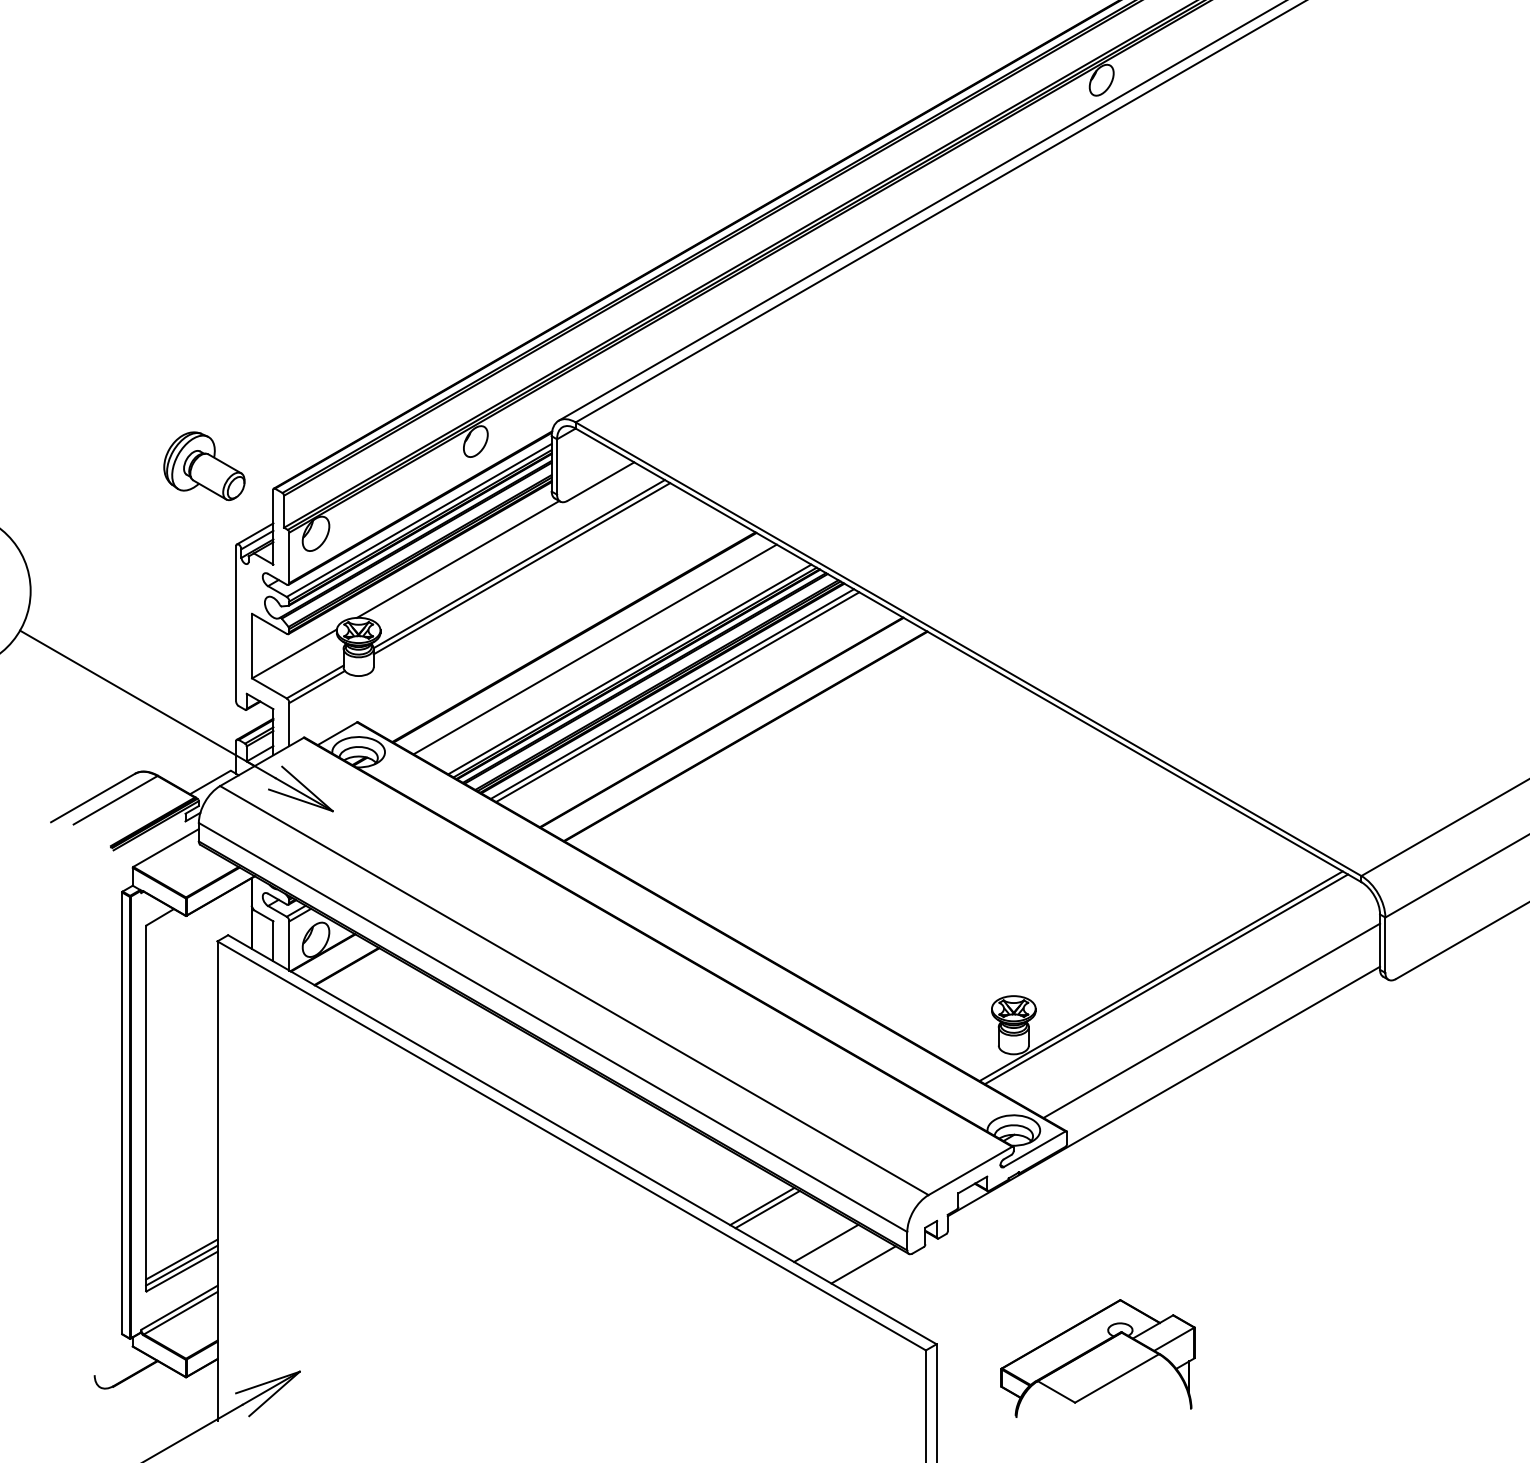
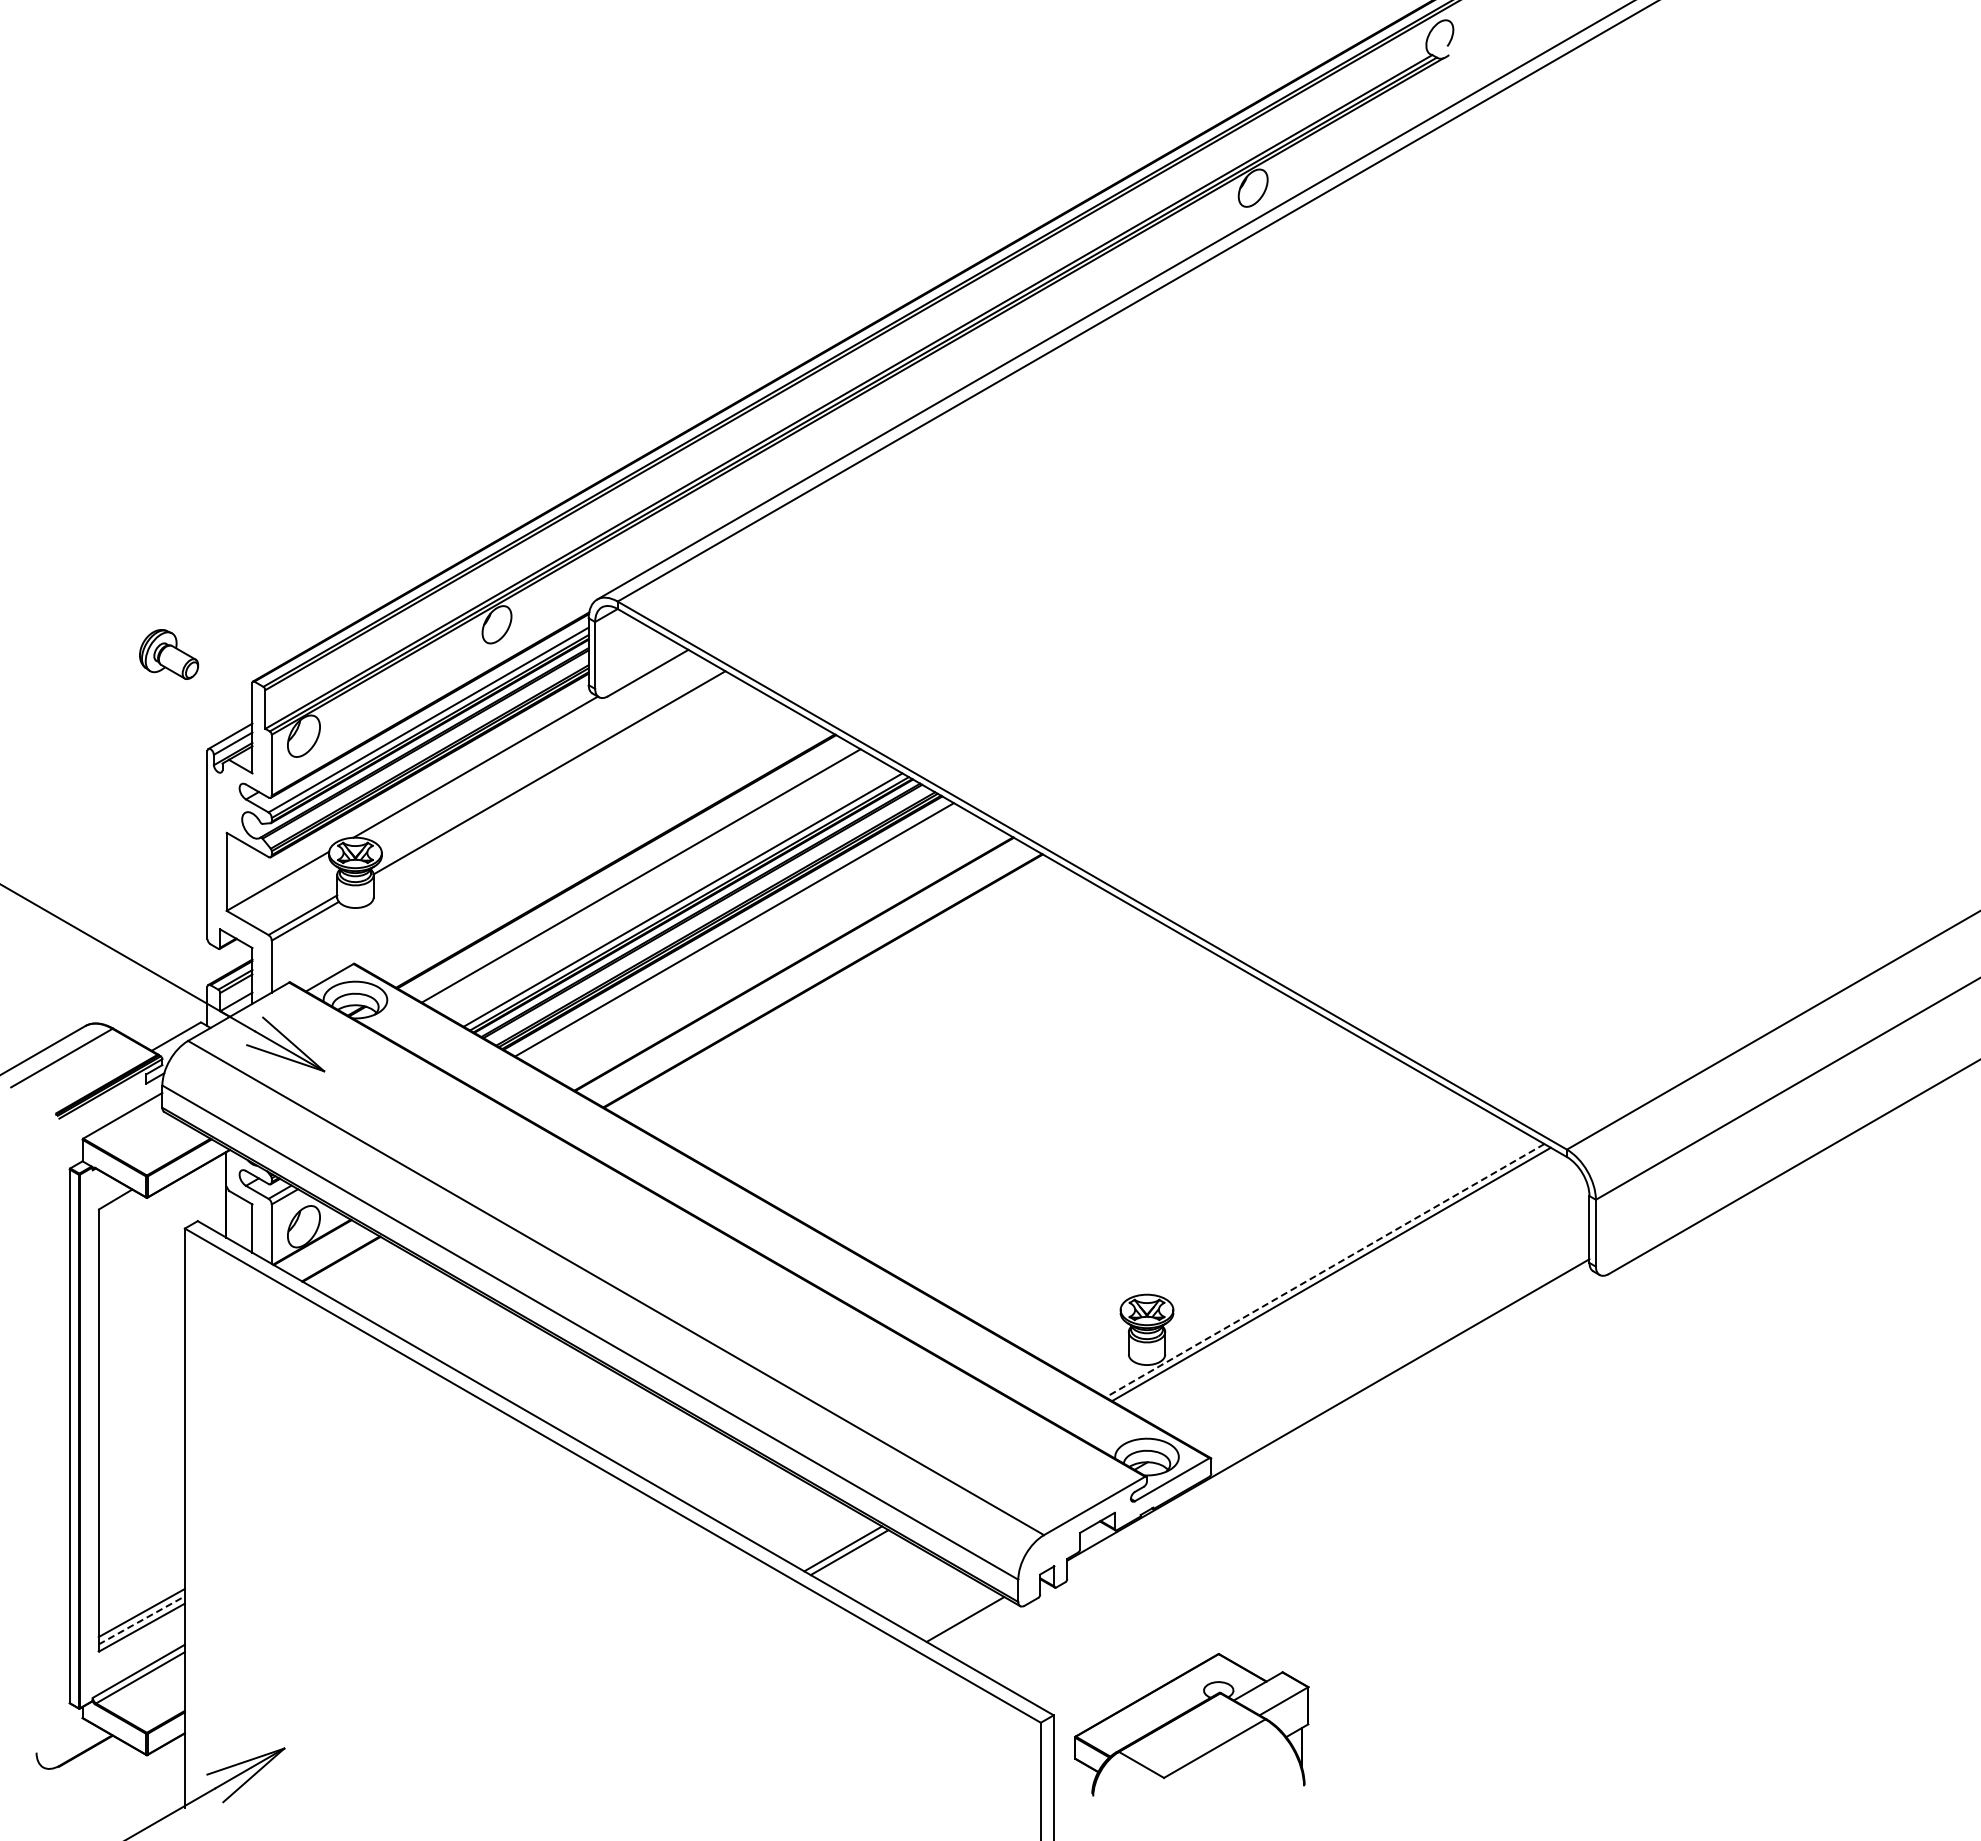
part: (203, 466) -> (168, 654), size x0.6
line: (521, 568) -> (552, 777), removed
line: (677, 697) -> (740, 933), removed
line: (1160, 976) -> (1324, 1270), solid -> dashed
line: (1211, 1020) -> (1385, 1324), removed
line: (826, 1243) -> (920, 1593), removed
line: (182, 1265) -> (142, 1620), solid -> dashed
part: (1097, 1358) -> (1191, 1724), moved

